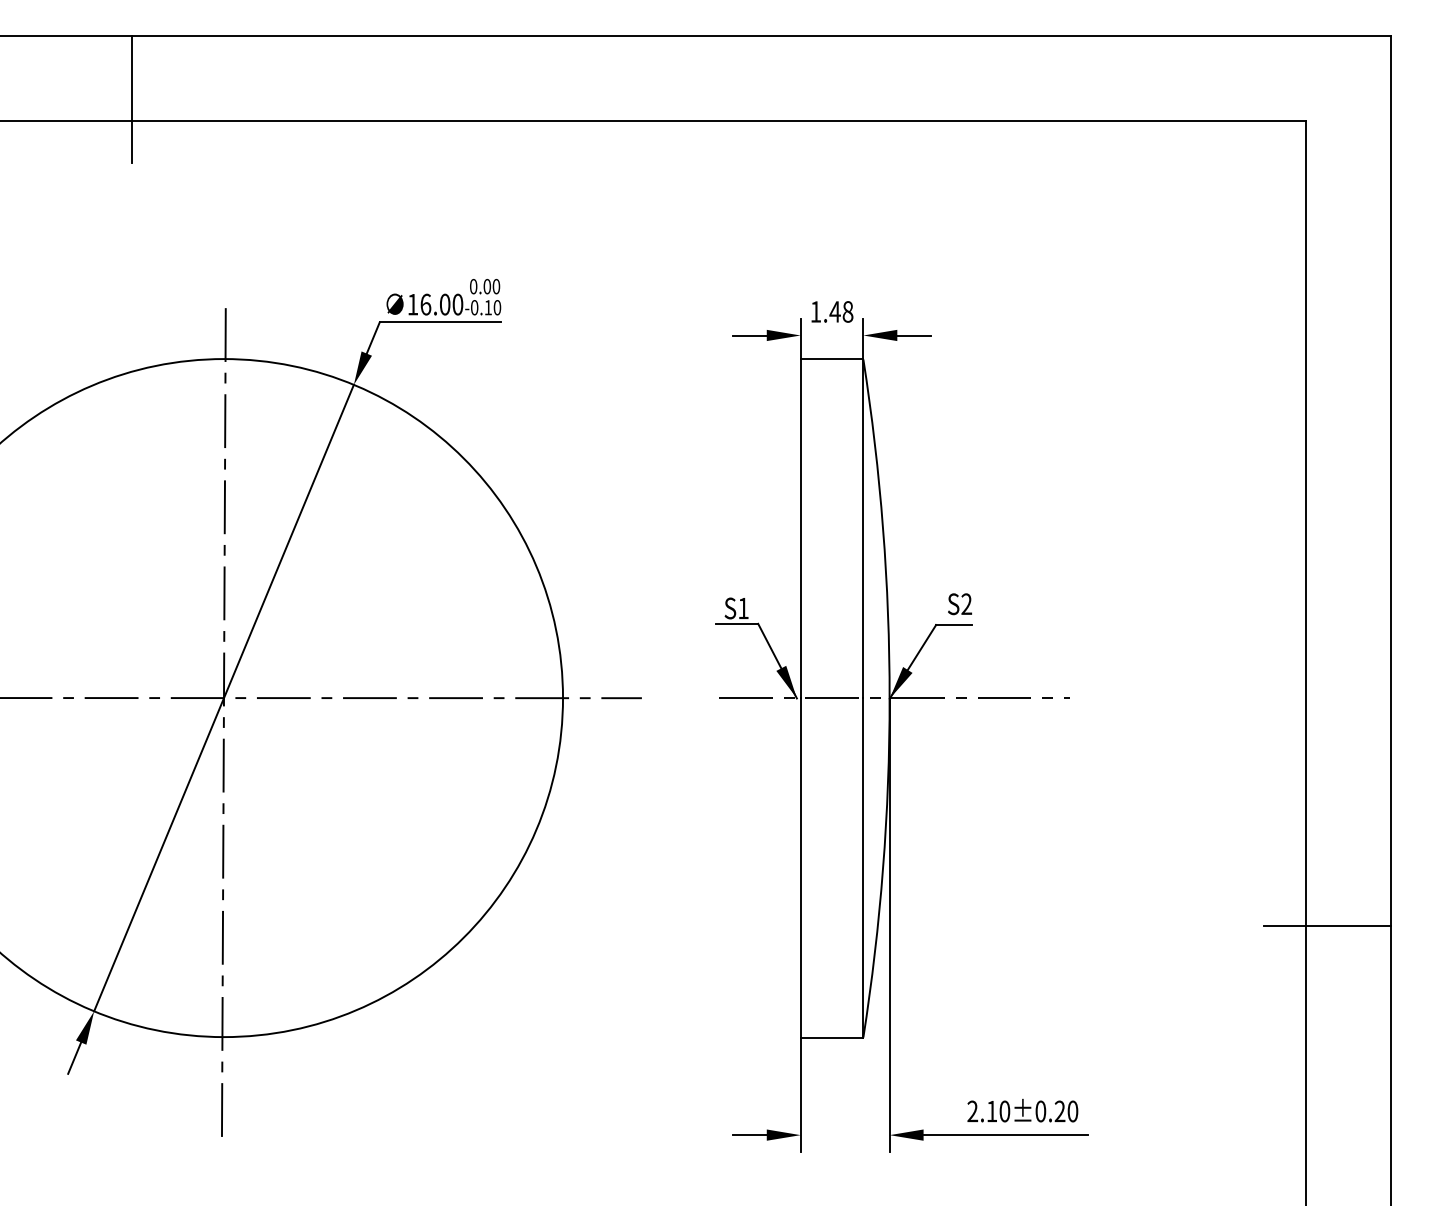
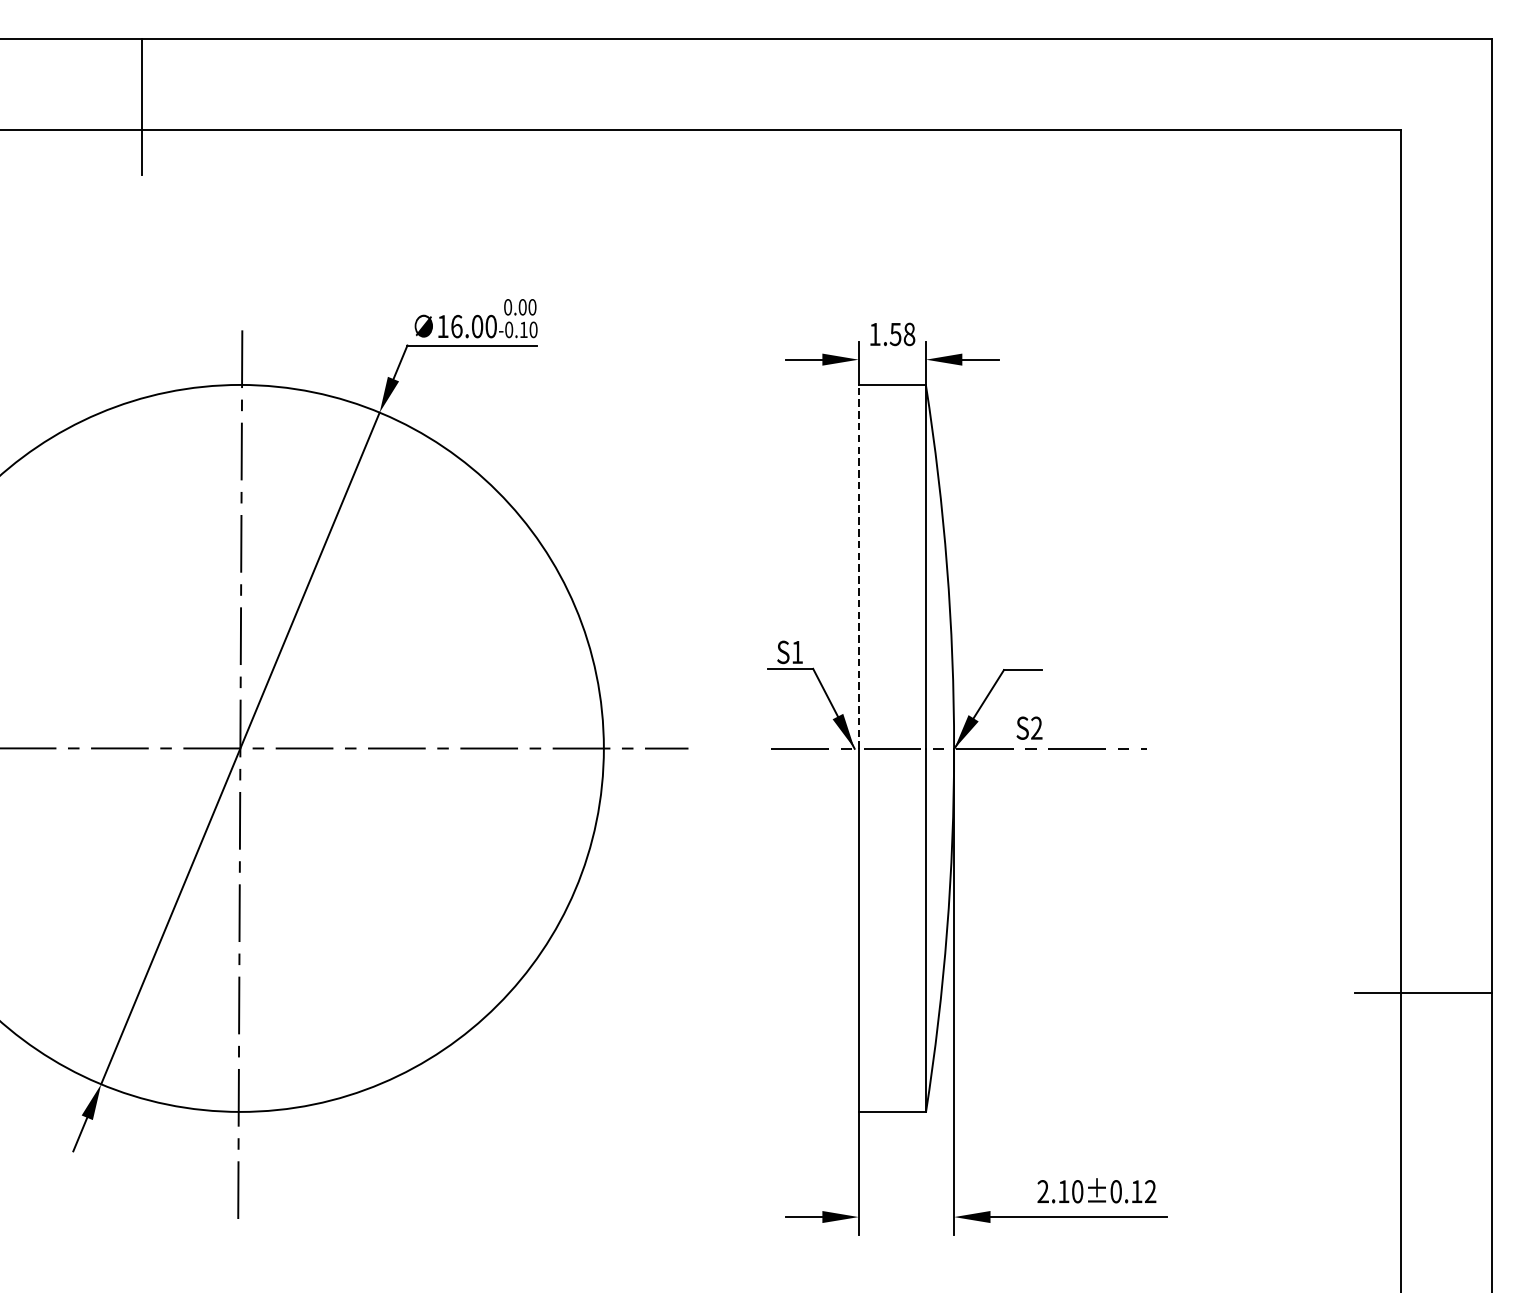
text: (834, 311) -> (894, 333), 1.48 -> 1.58
line: (800, 528) -> (858, 566), solid -> dashed
text: (959, 604) -> (1029, 728), moved
text: (1066, 1111) -> (1143, 1191), 2.10±0.20 -> 2.10±0.12

